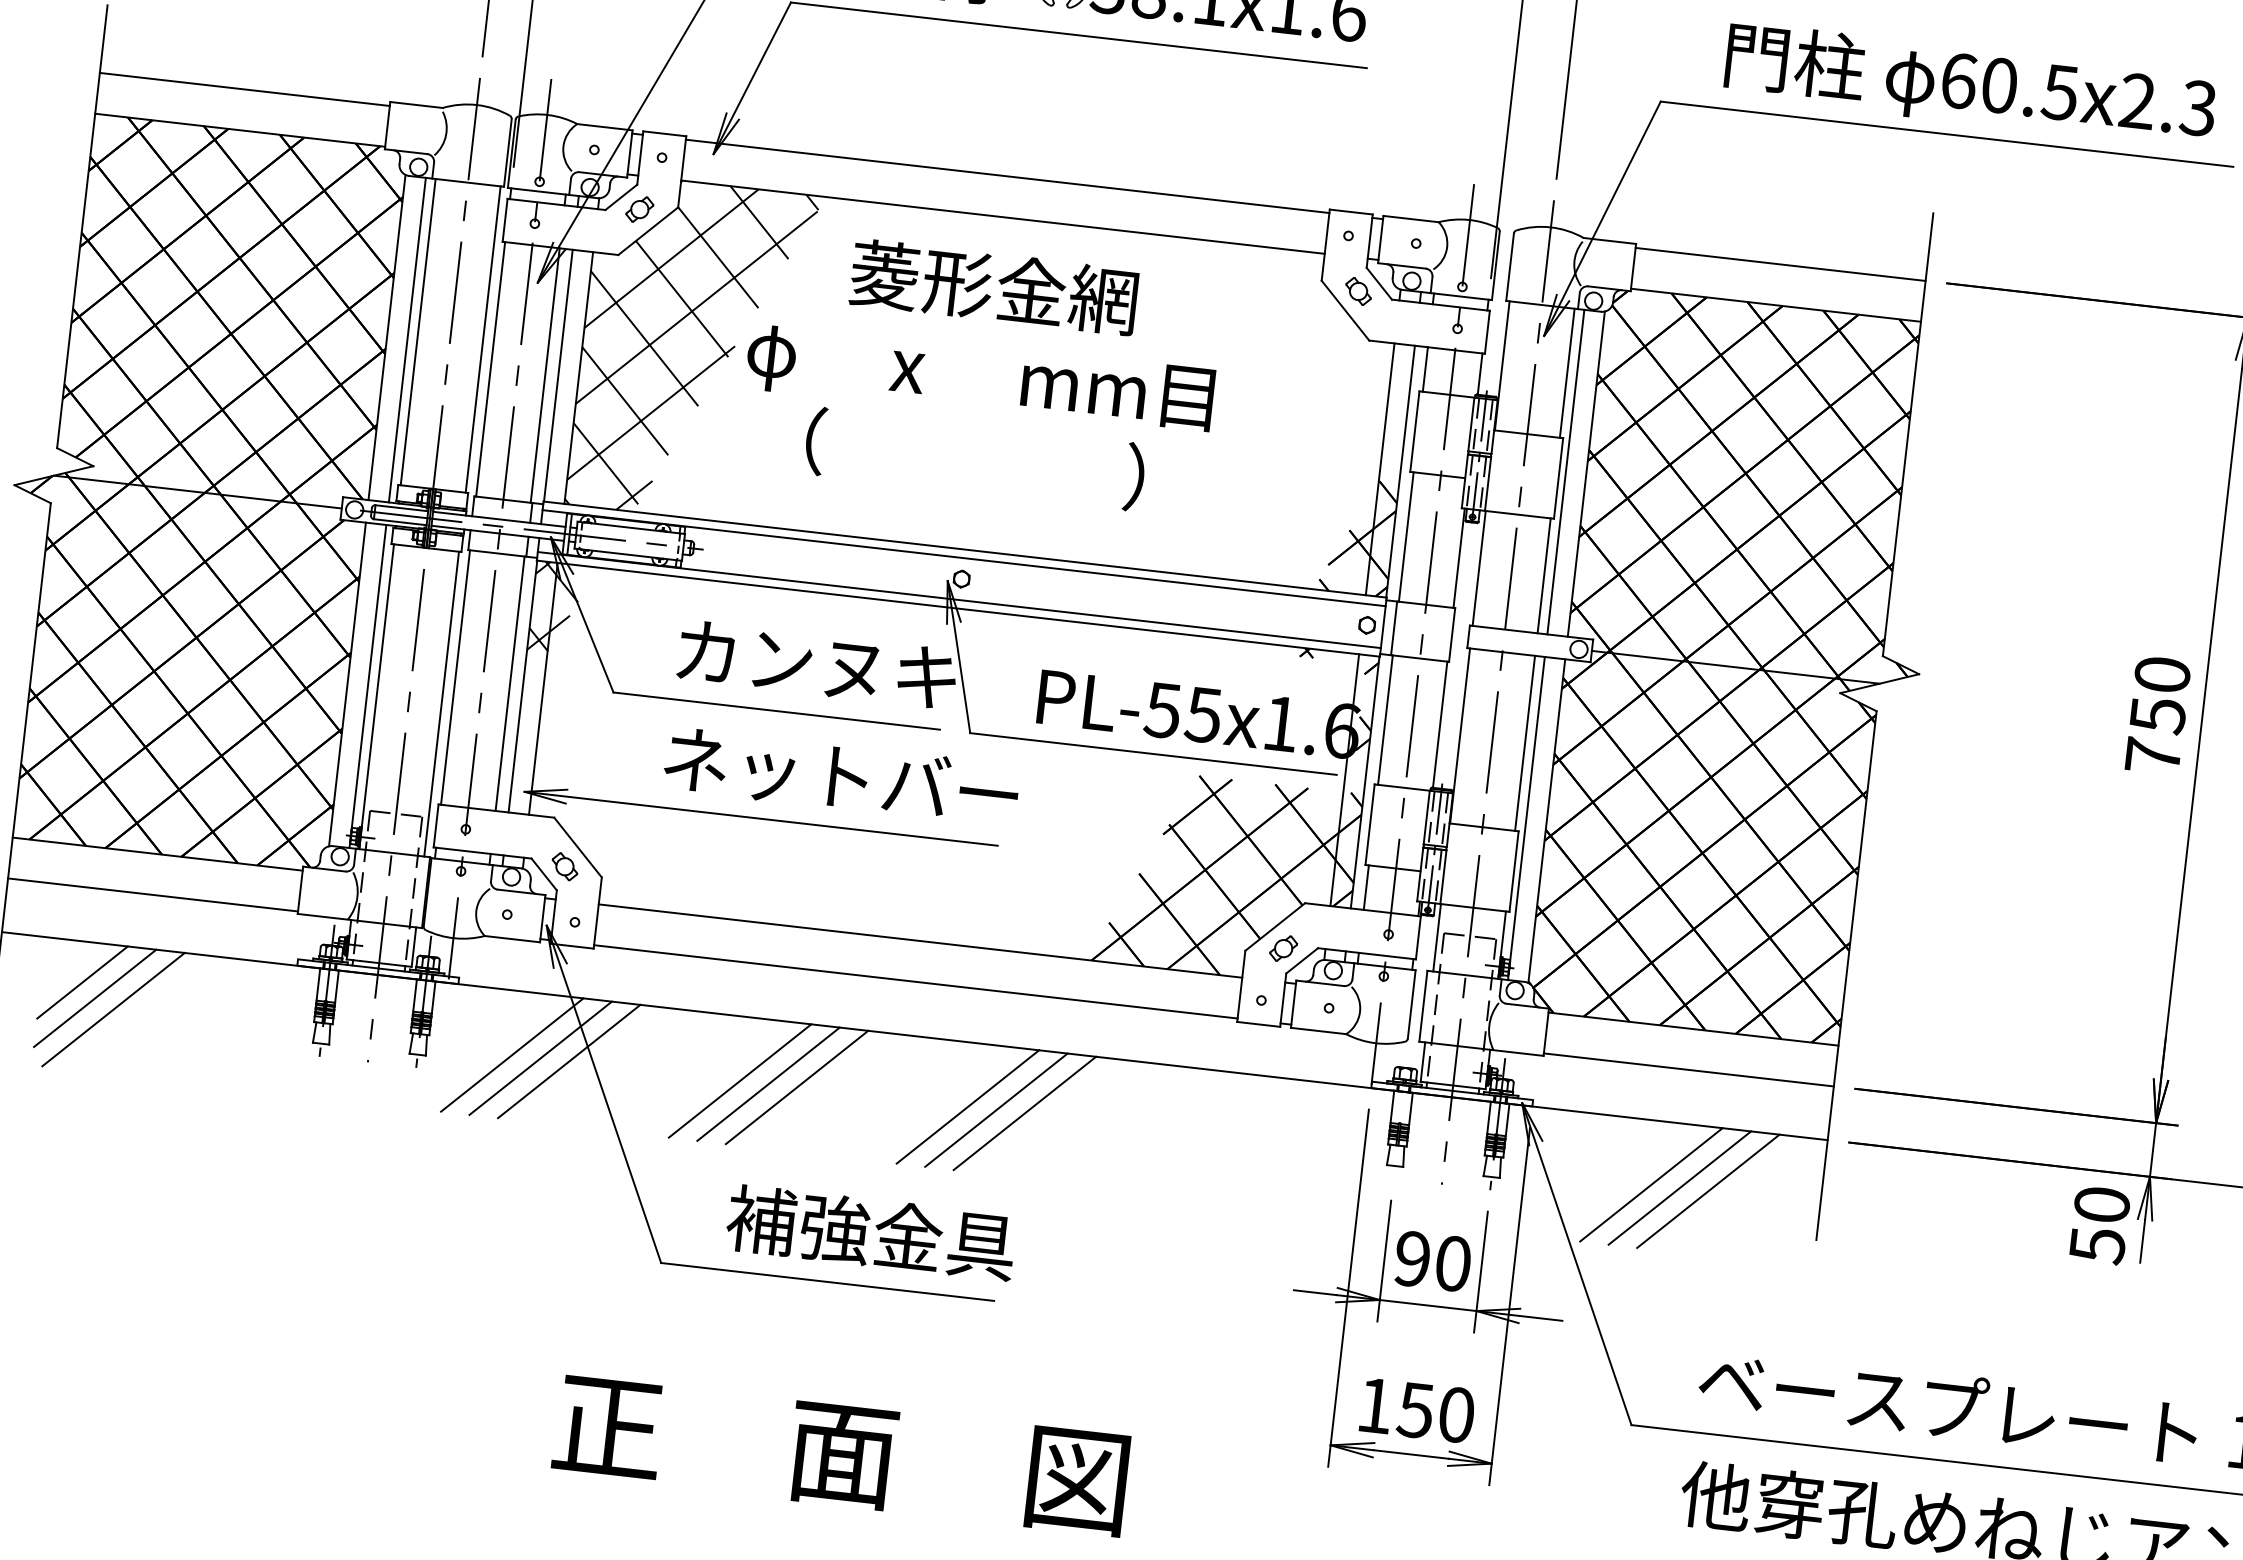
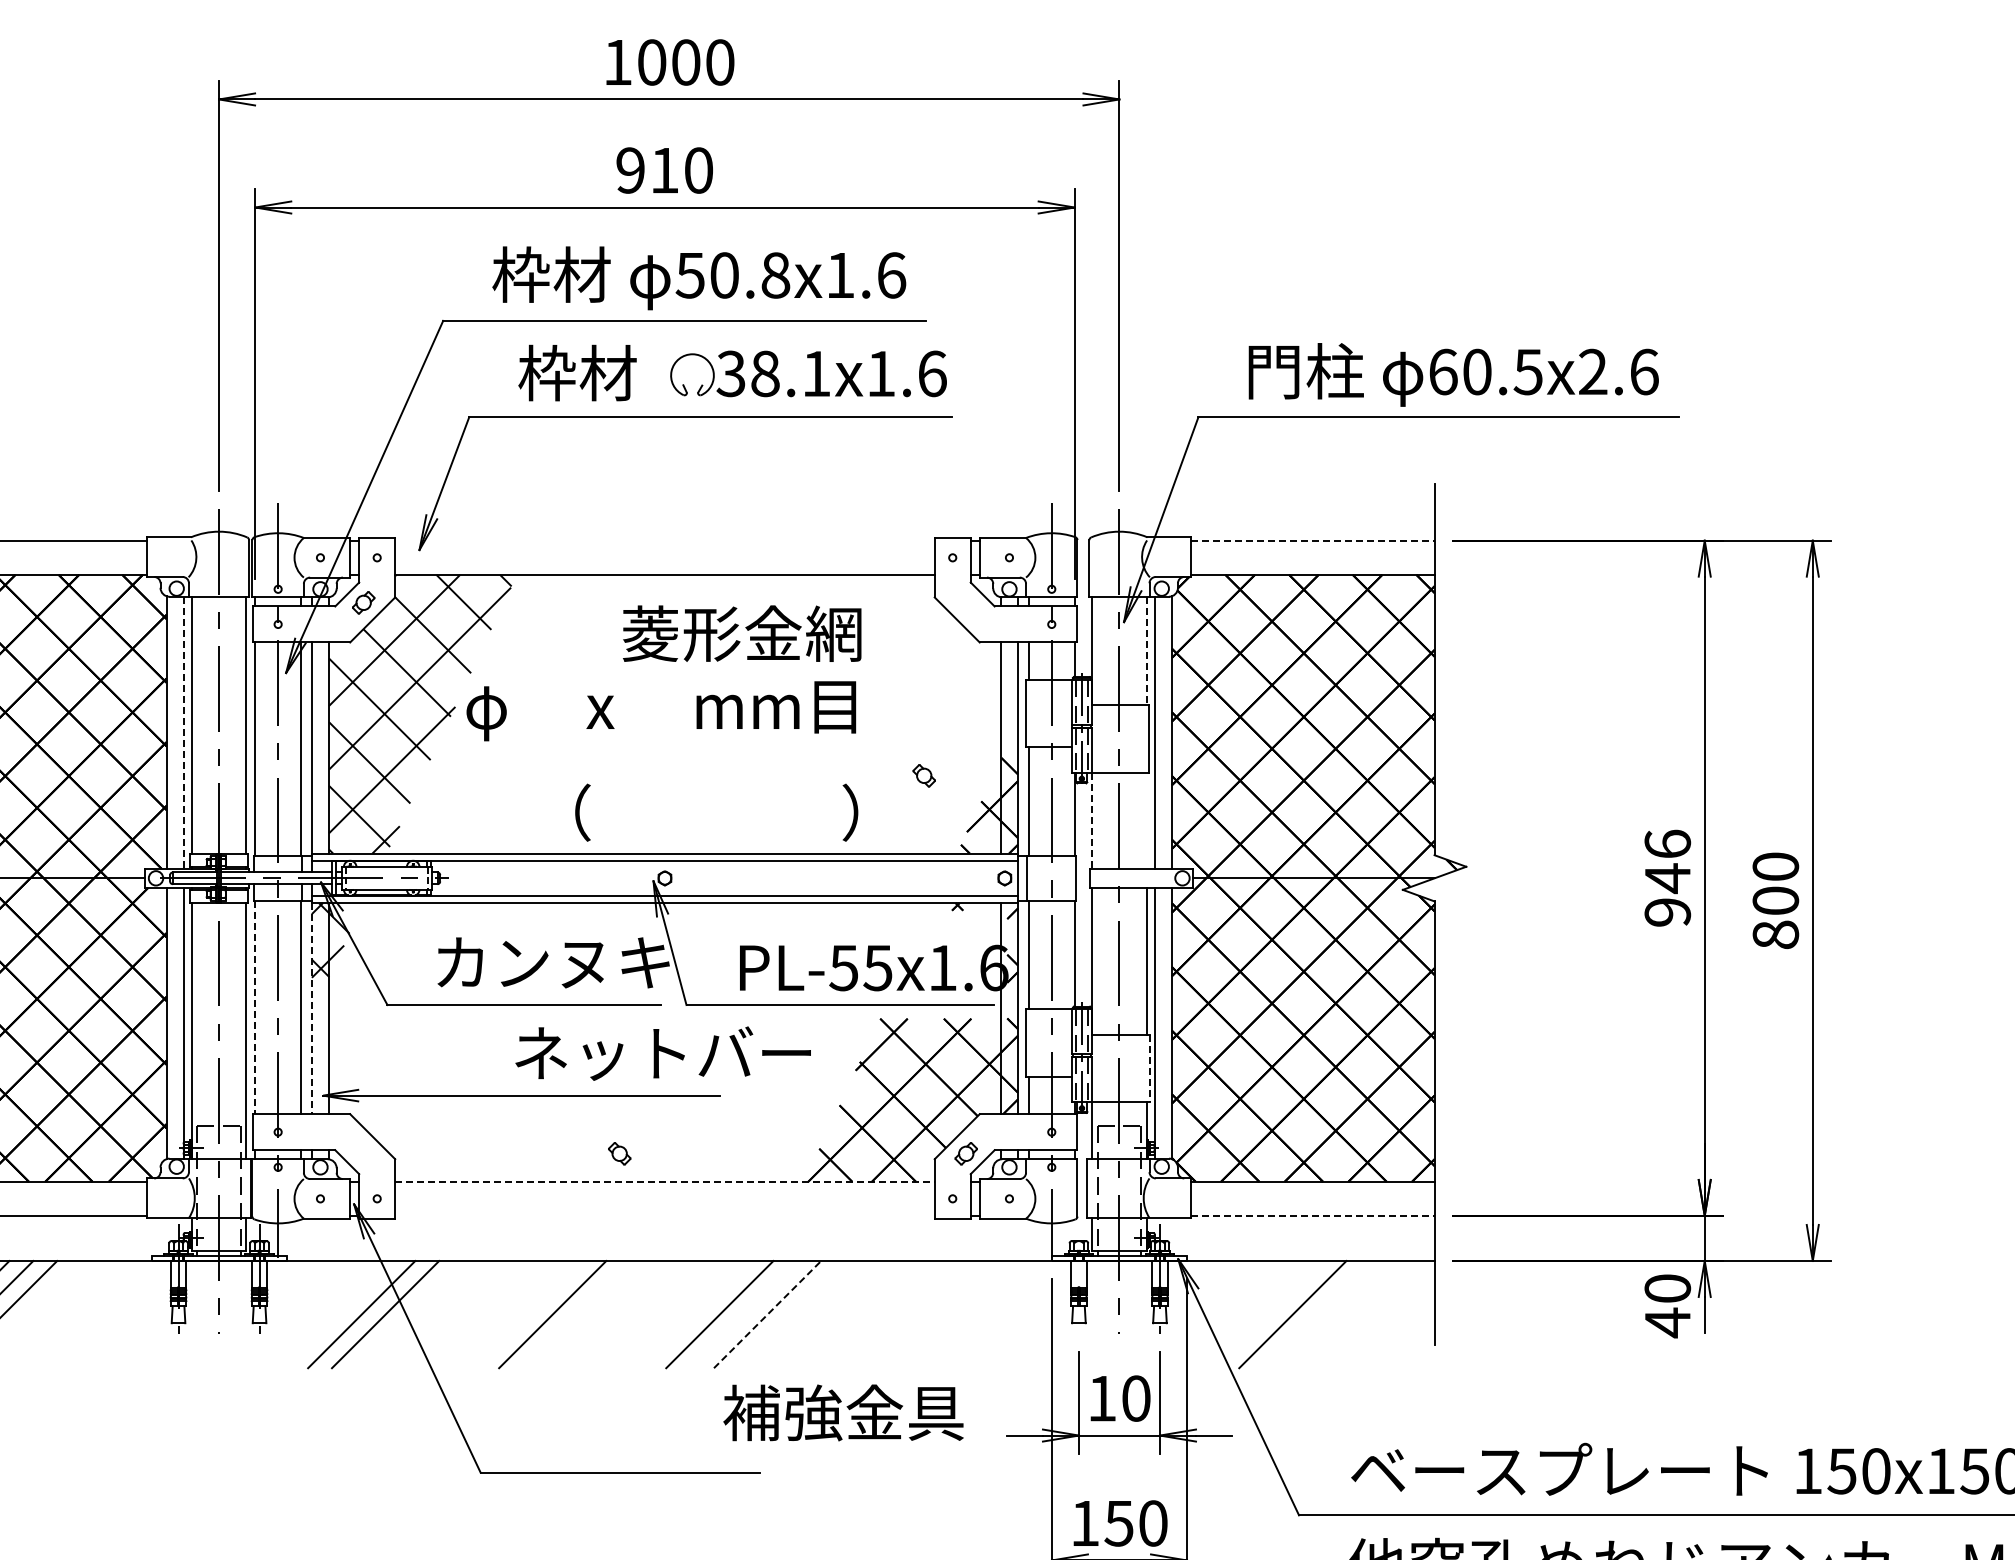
text: (2197, 107) -> (1643, 371), 60.5x2.3 -> 60.5x2.6
line: (1007, 176) -> (664, 540), removed
line: (1781, 264) -> (1313, 540), solid -> dashed
text: (994, 287) -> (742, 633), moved
part: (1357, 290) -> (923, 775), moved
line: (407, 340) -> (183, 733), solid -> dashed
line: (1566, 373) -> (1146, 651), solid -> dashed
text: (974, 458) -> (716, 812), moved
line: (1479, 569) -> (1092, 821), solid -> dashed
line: (1543, 575) -> (1146, 820), removed
line: (455, 677) -> (255, 1007), solid -> dashed
line: (522, 686) -> (311, 1008), solid -> dashed
text: (2157, 714) -> (1667, 877), 750 -> 946
text: (840, 776) -> (662, 1053), moved
part: (564, 866) -> (619, 1153), moved
line: (1513, 871) -> (1149, 1068), solid -> dashed
line: (919, 940) -> (664, 1181), solid -> dashed
line: (915, 981) -> (664, 1215), removed
line: (511, 1054) -> (337, 1314), removed
line: (1689, 1069) -> (1313, 1215), solid -> dashed
line: (739, 1080) -> (528, 1314), removed
line: (796, 1087) -> (576, 1314), removed
line: (996, 1110) -> (743, 1314), removed
line: (1024, 1113) -> (767, 1314), solid -> dashed
line: (1679, 1187) -> (1316, 1314), removed
line: (1708, 1191) -> (1340, 1314), removed
text: (871, 1232) -> (843, 1412), moved
text: (2098, 1245) -> (1668, 1322), 50 -> 40
text: (1412, 1259) -> (1102, 1398), 90 -> 10

